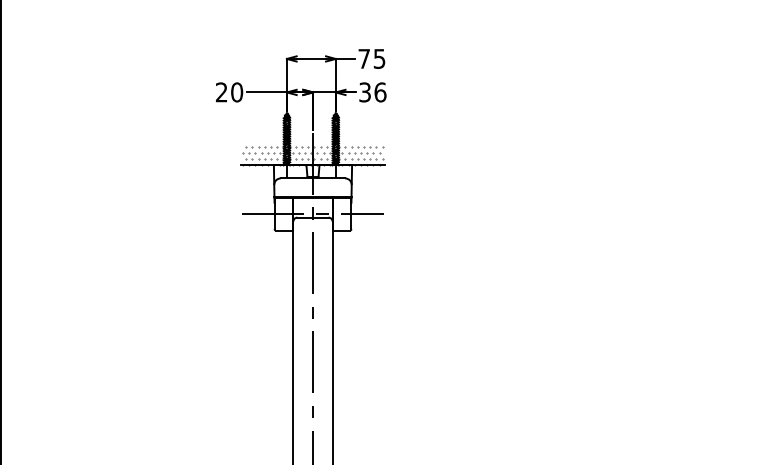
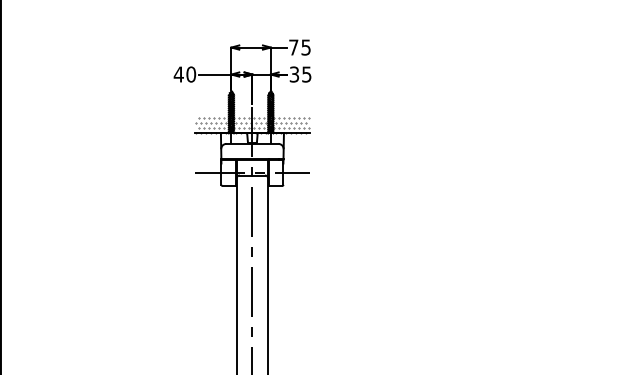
text: (221, 92) -> (178, 74), 20 -> 40
text: (380, 92) -> (306, 74), 36 -> 35

